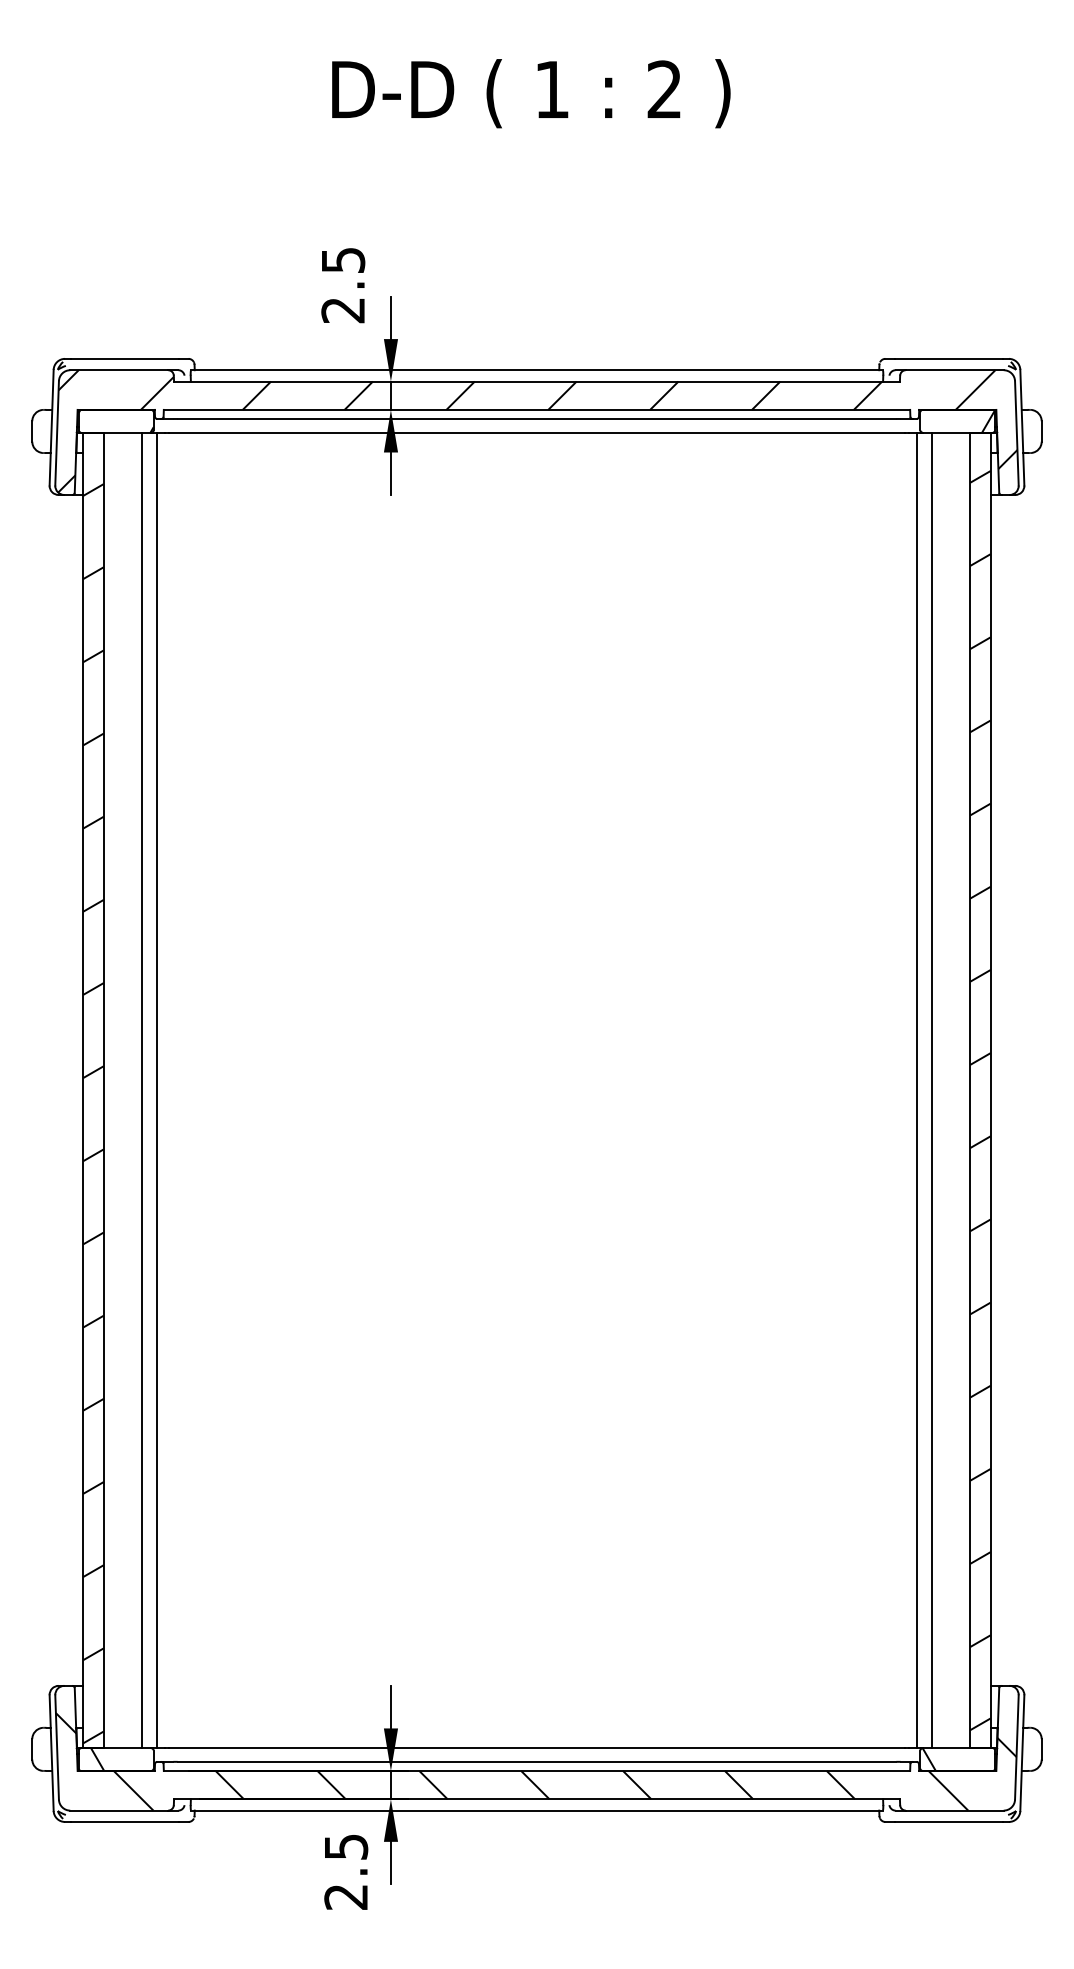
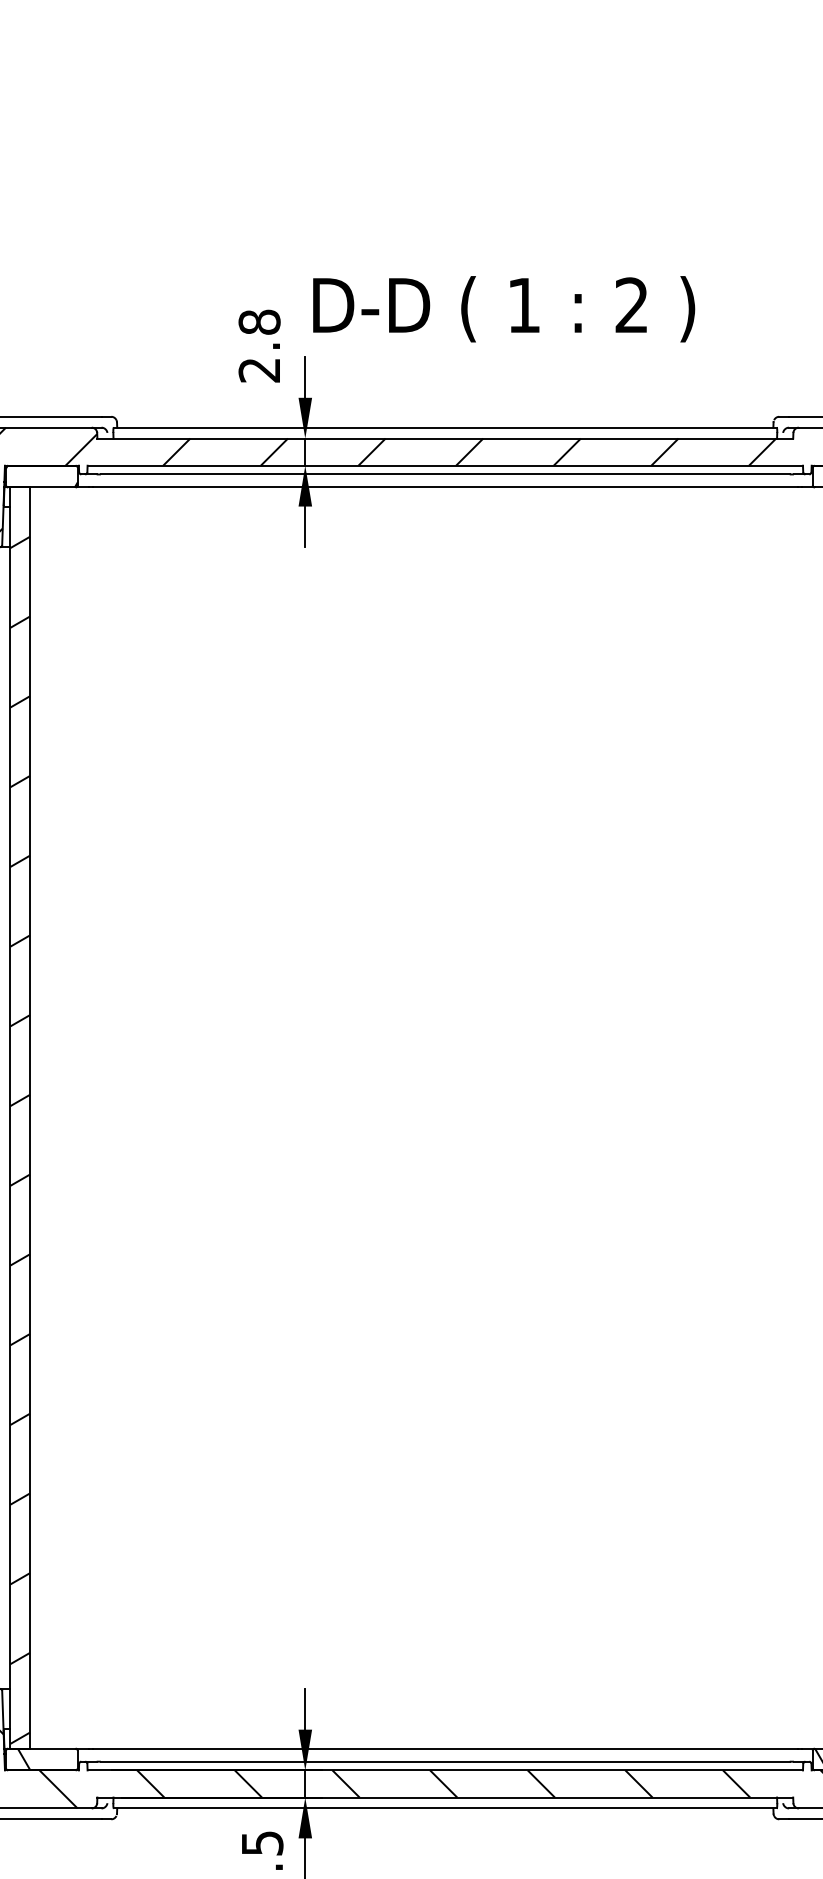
text: (531, 93) -> (504, 309), moved
text: (343, 260) -> (259, 322), 2.5 -> 2.8
line: (142, 1090) -> (67, 1118), removed
line: (157, 1090) -> (81, 1118), removed
line: (916, 1090) -> (809, 1118), removed

